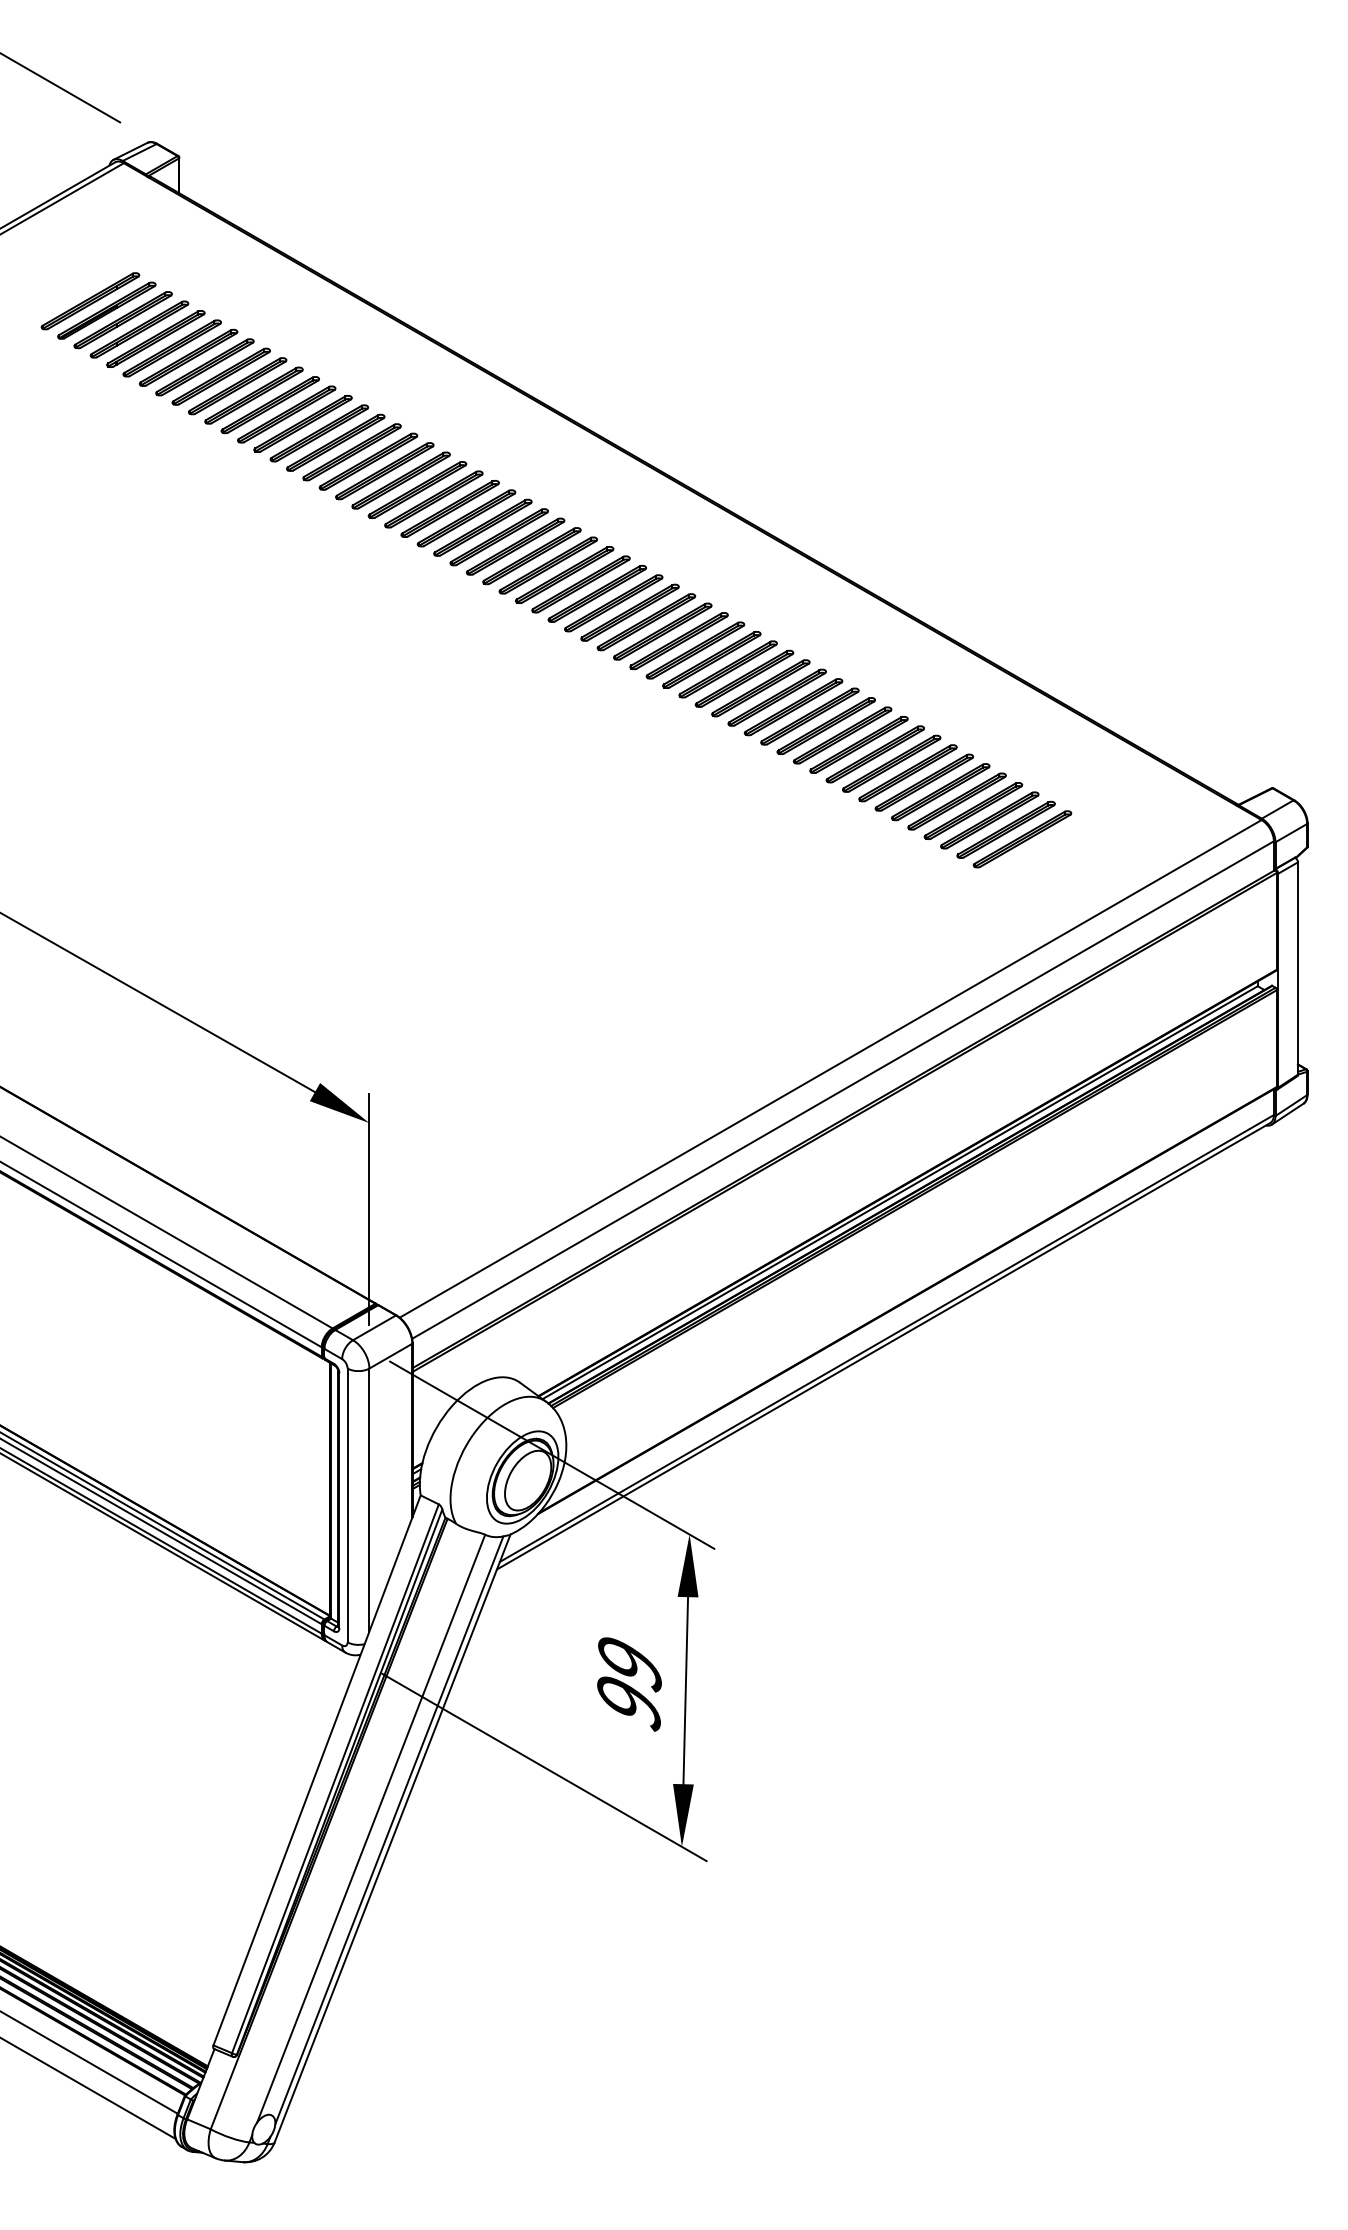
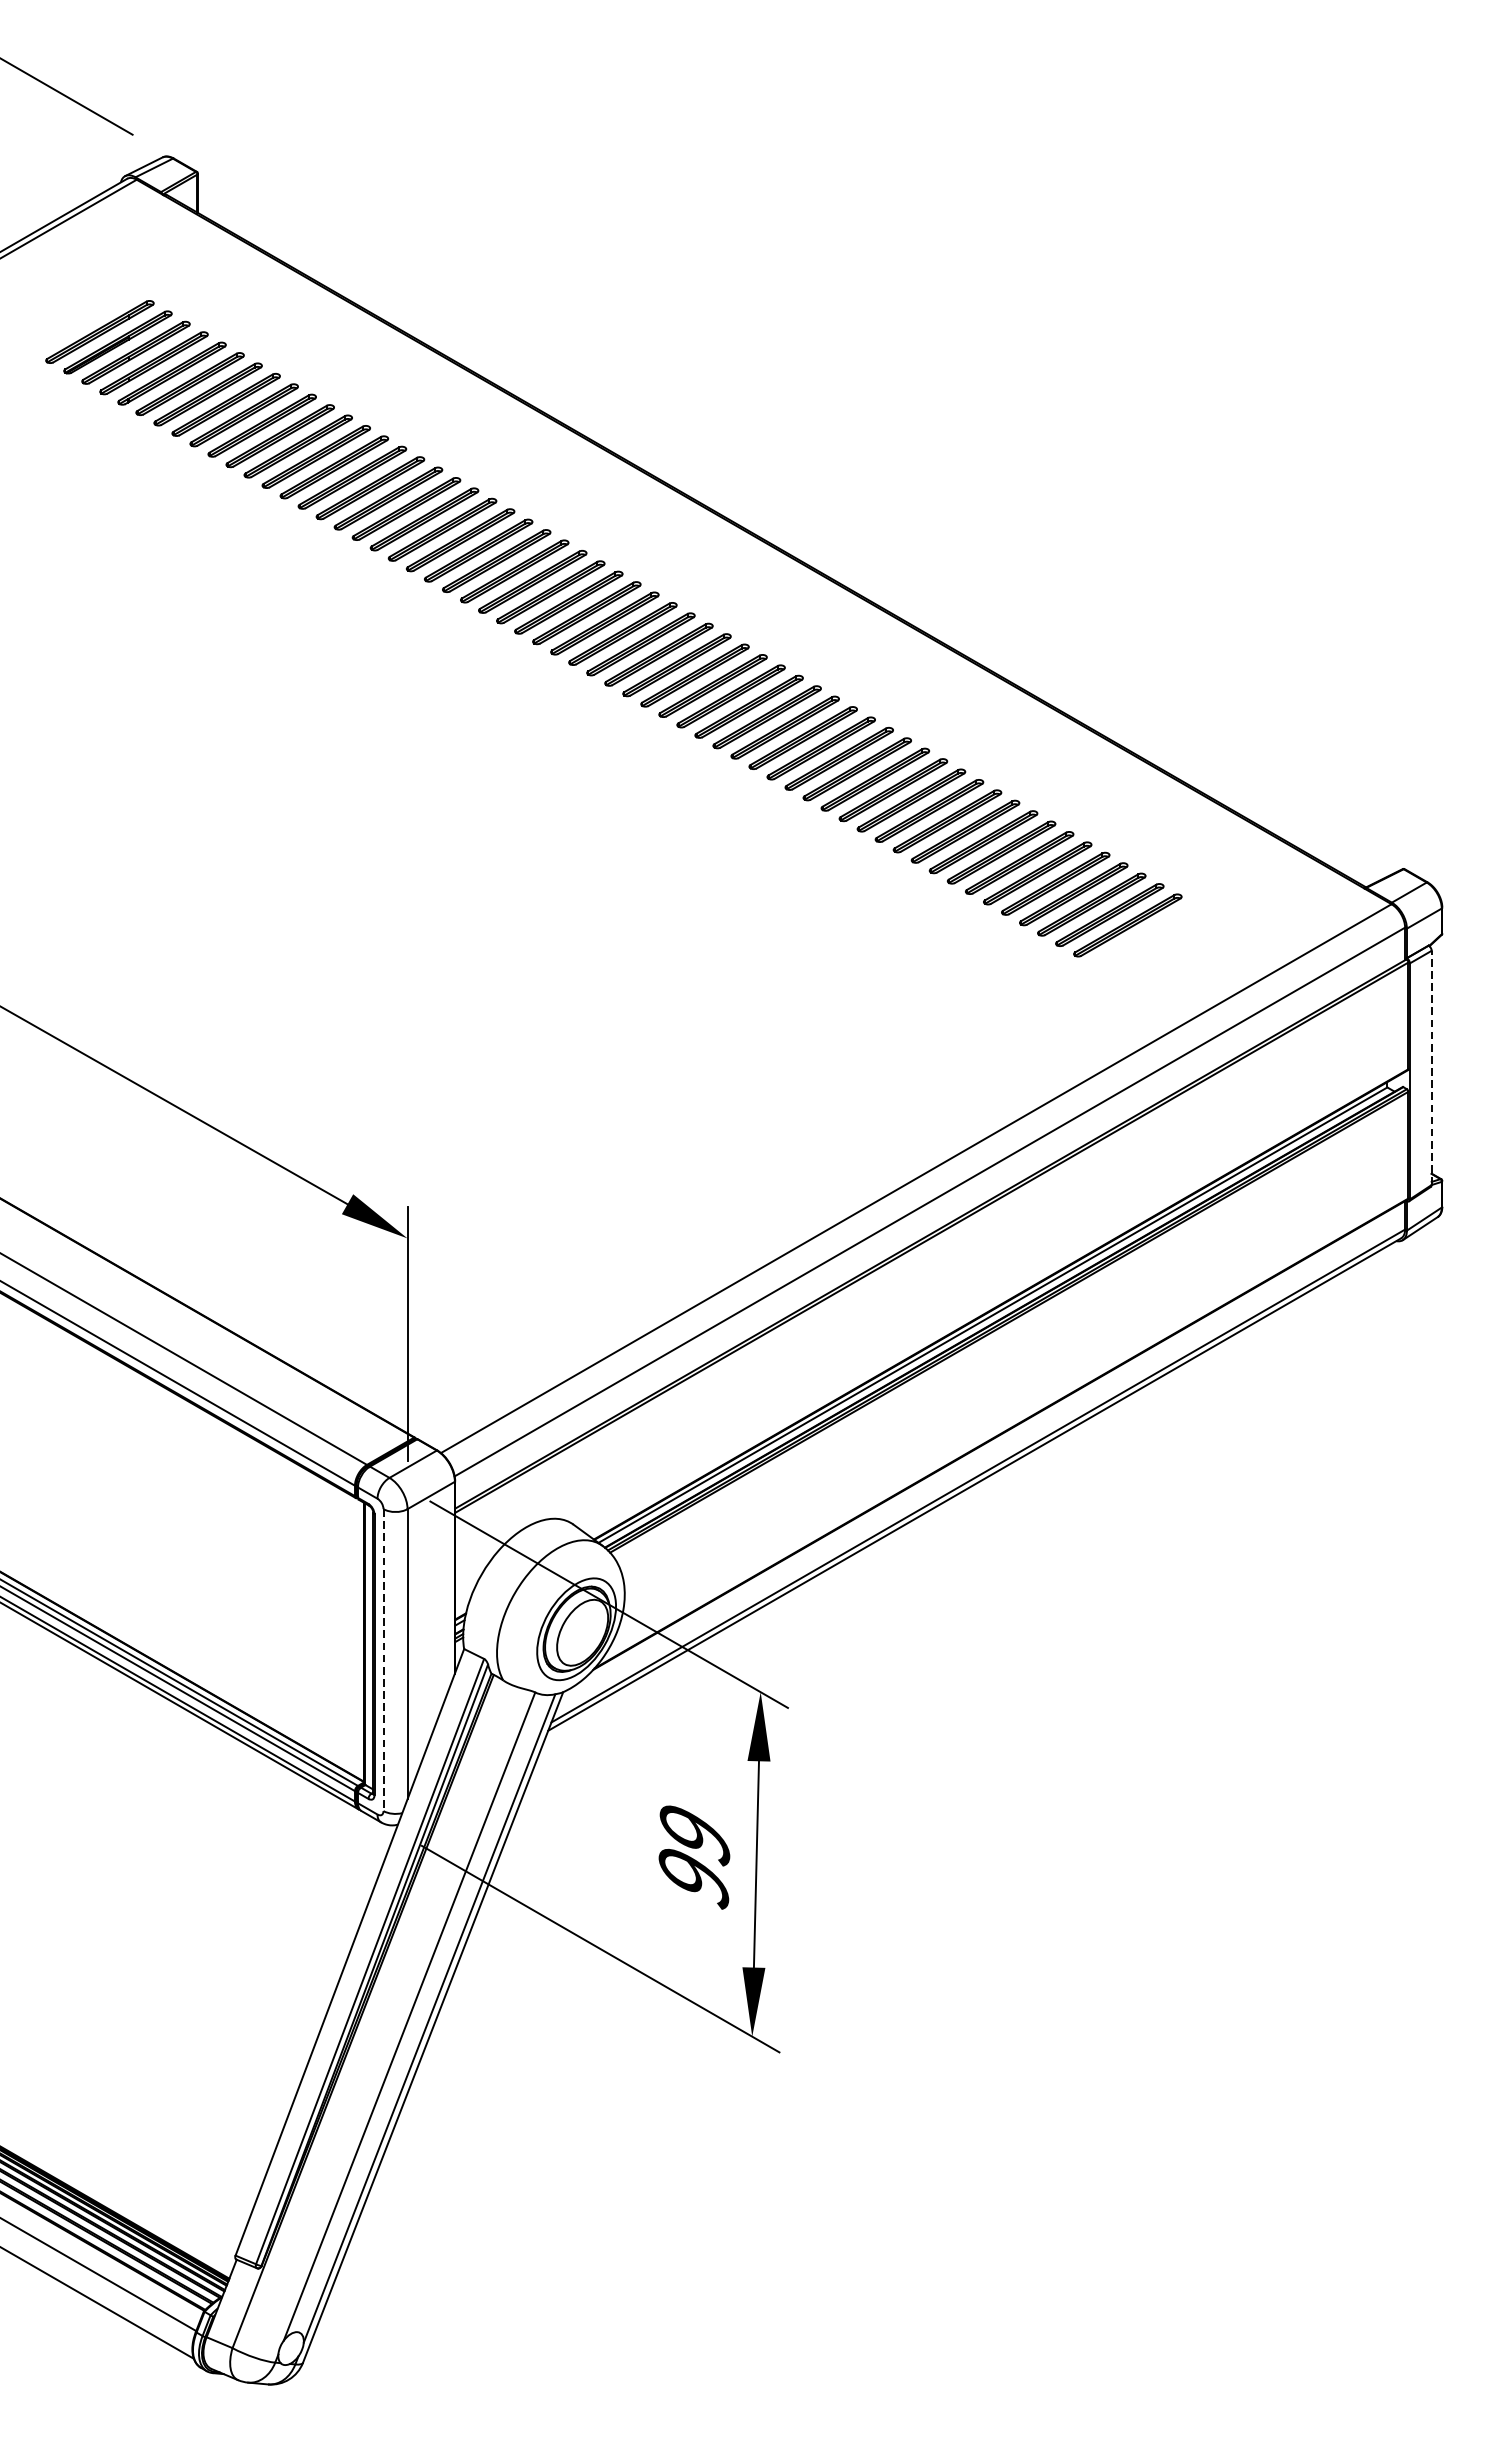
line: (1297, 968) -> (1431, 1067), solid -> dashed
line: (347, 1505) -> (383, 1660), solid -> dashed

